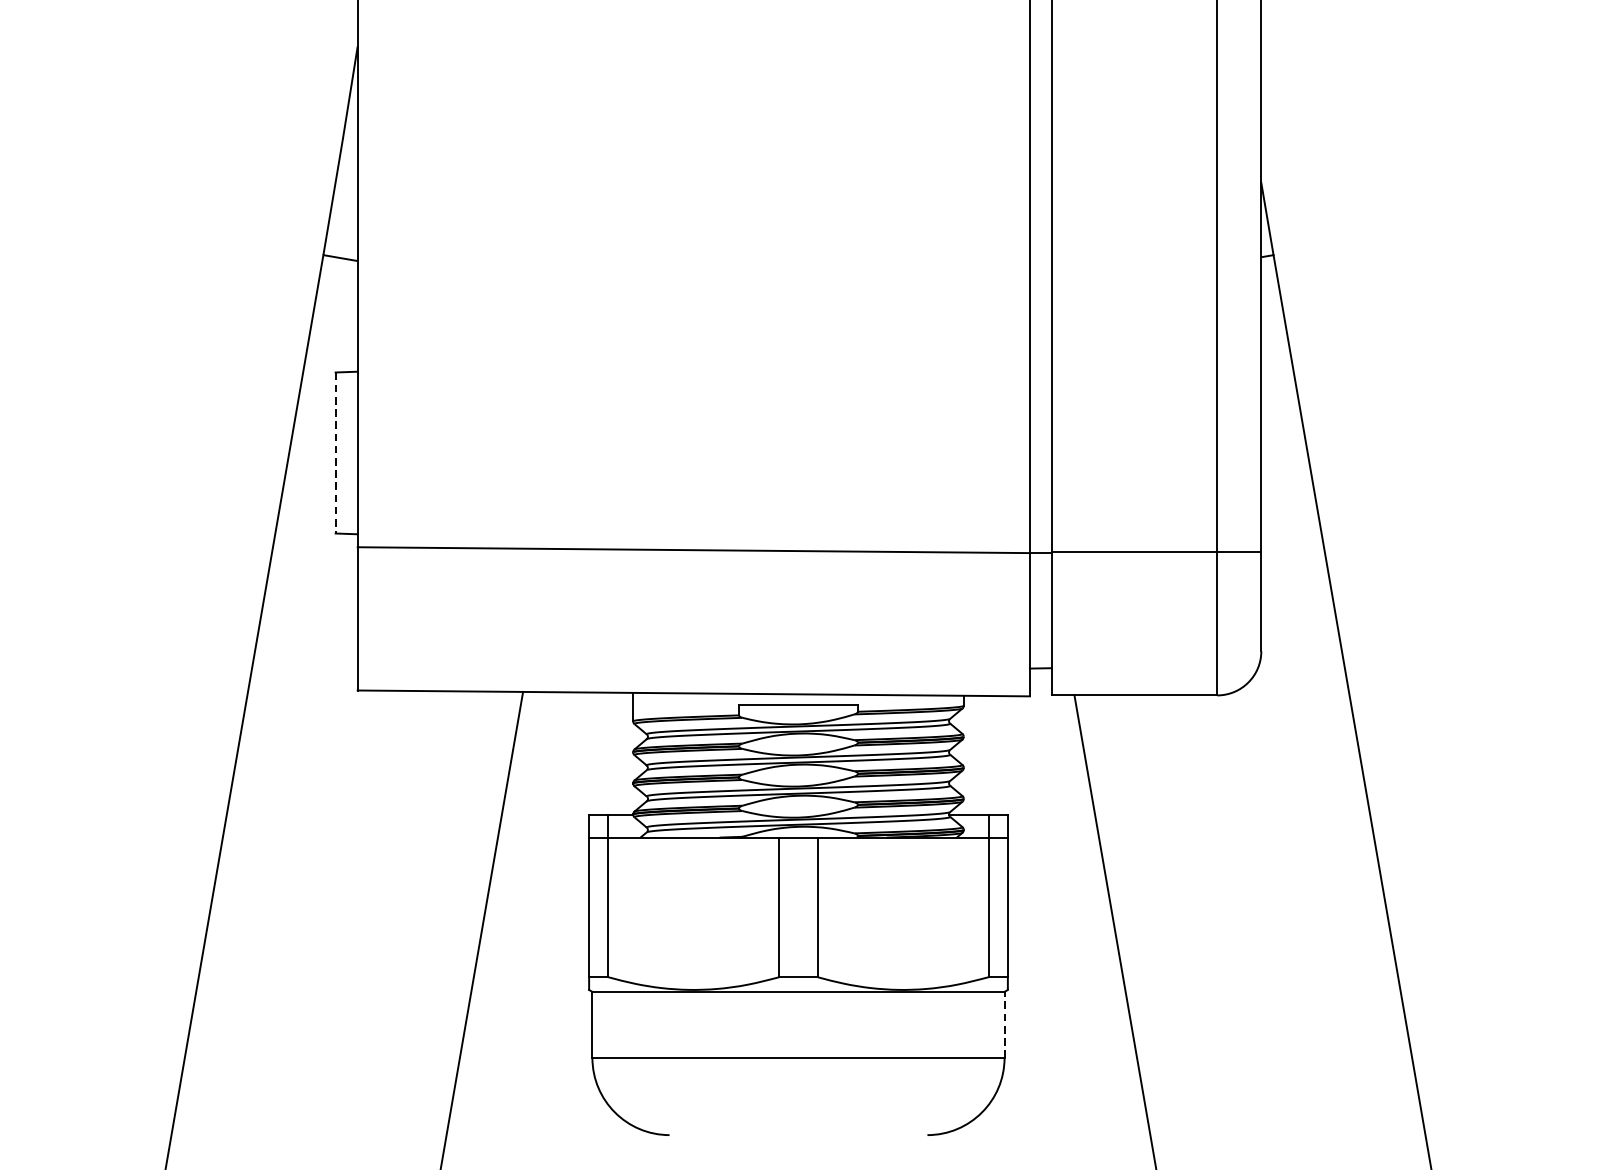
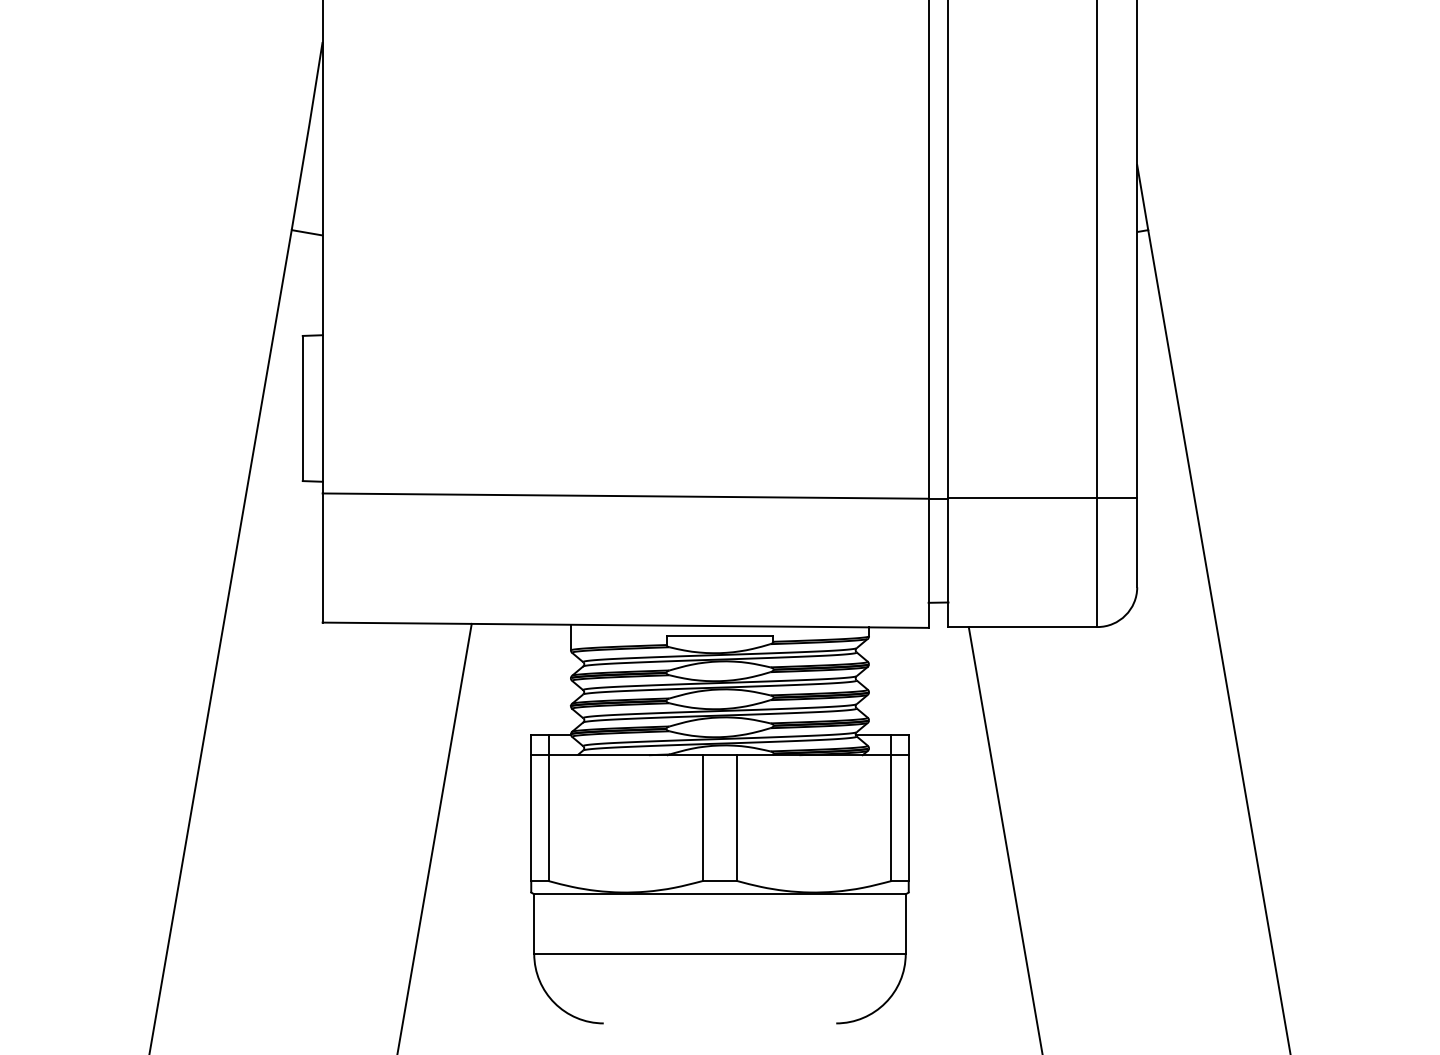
line: (335, 452) -> (302, 408), dashed -> solid
line: (1004, 1025) -> (905, 924), dashed -> solid

